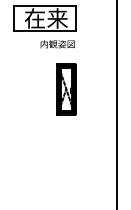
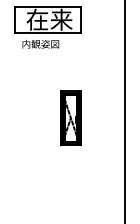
text: (57, 43) -> (40, 43), moved
part: (65, 89) -> (70, 118), moved

